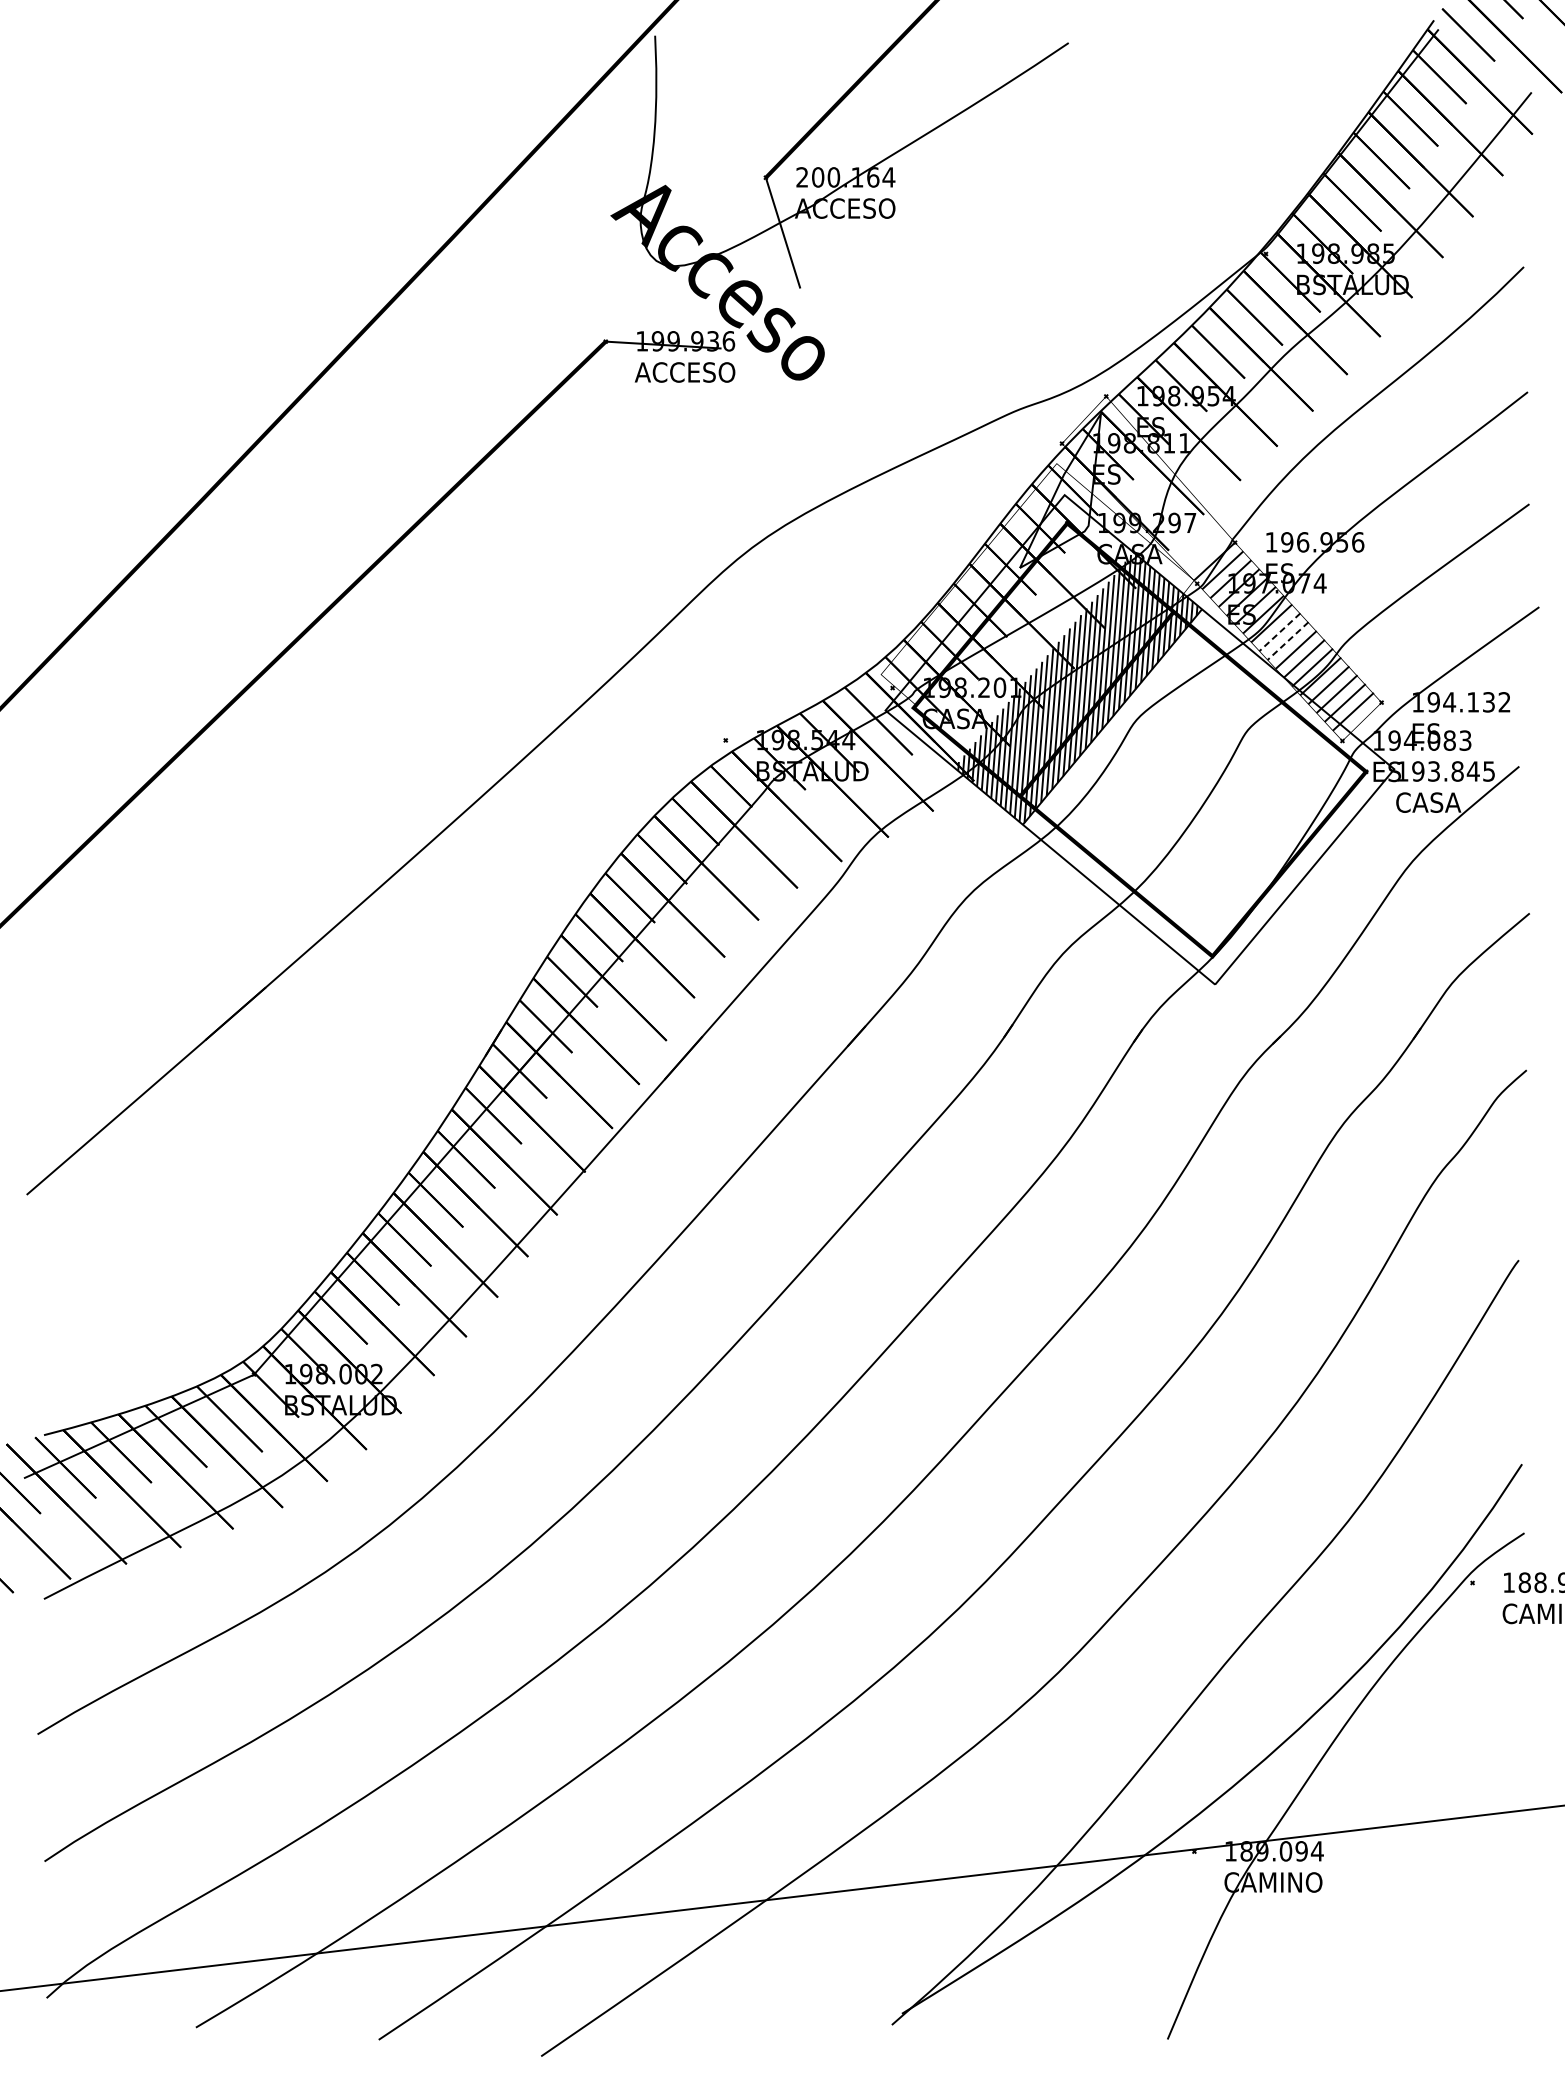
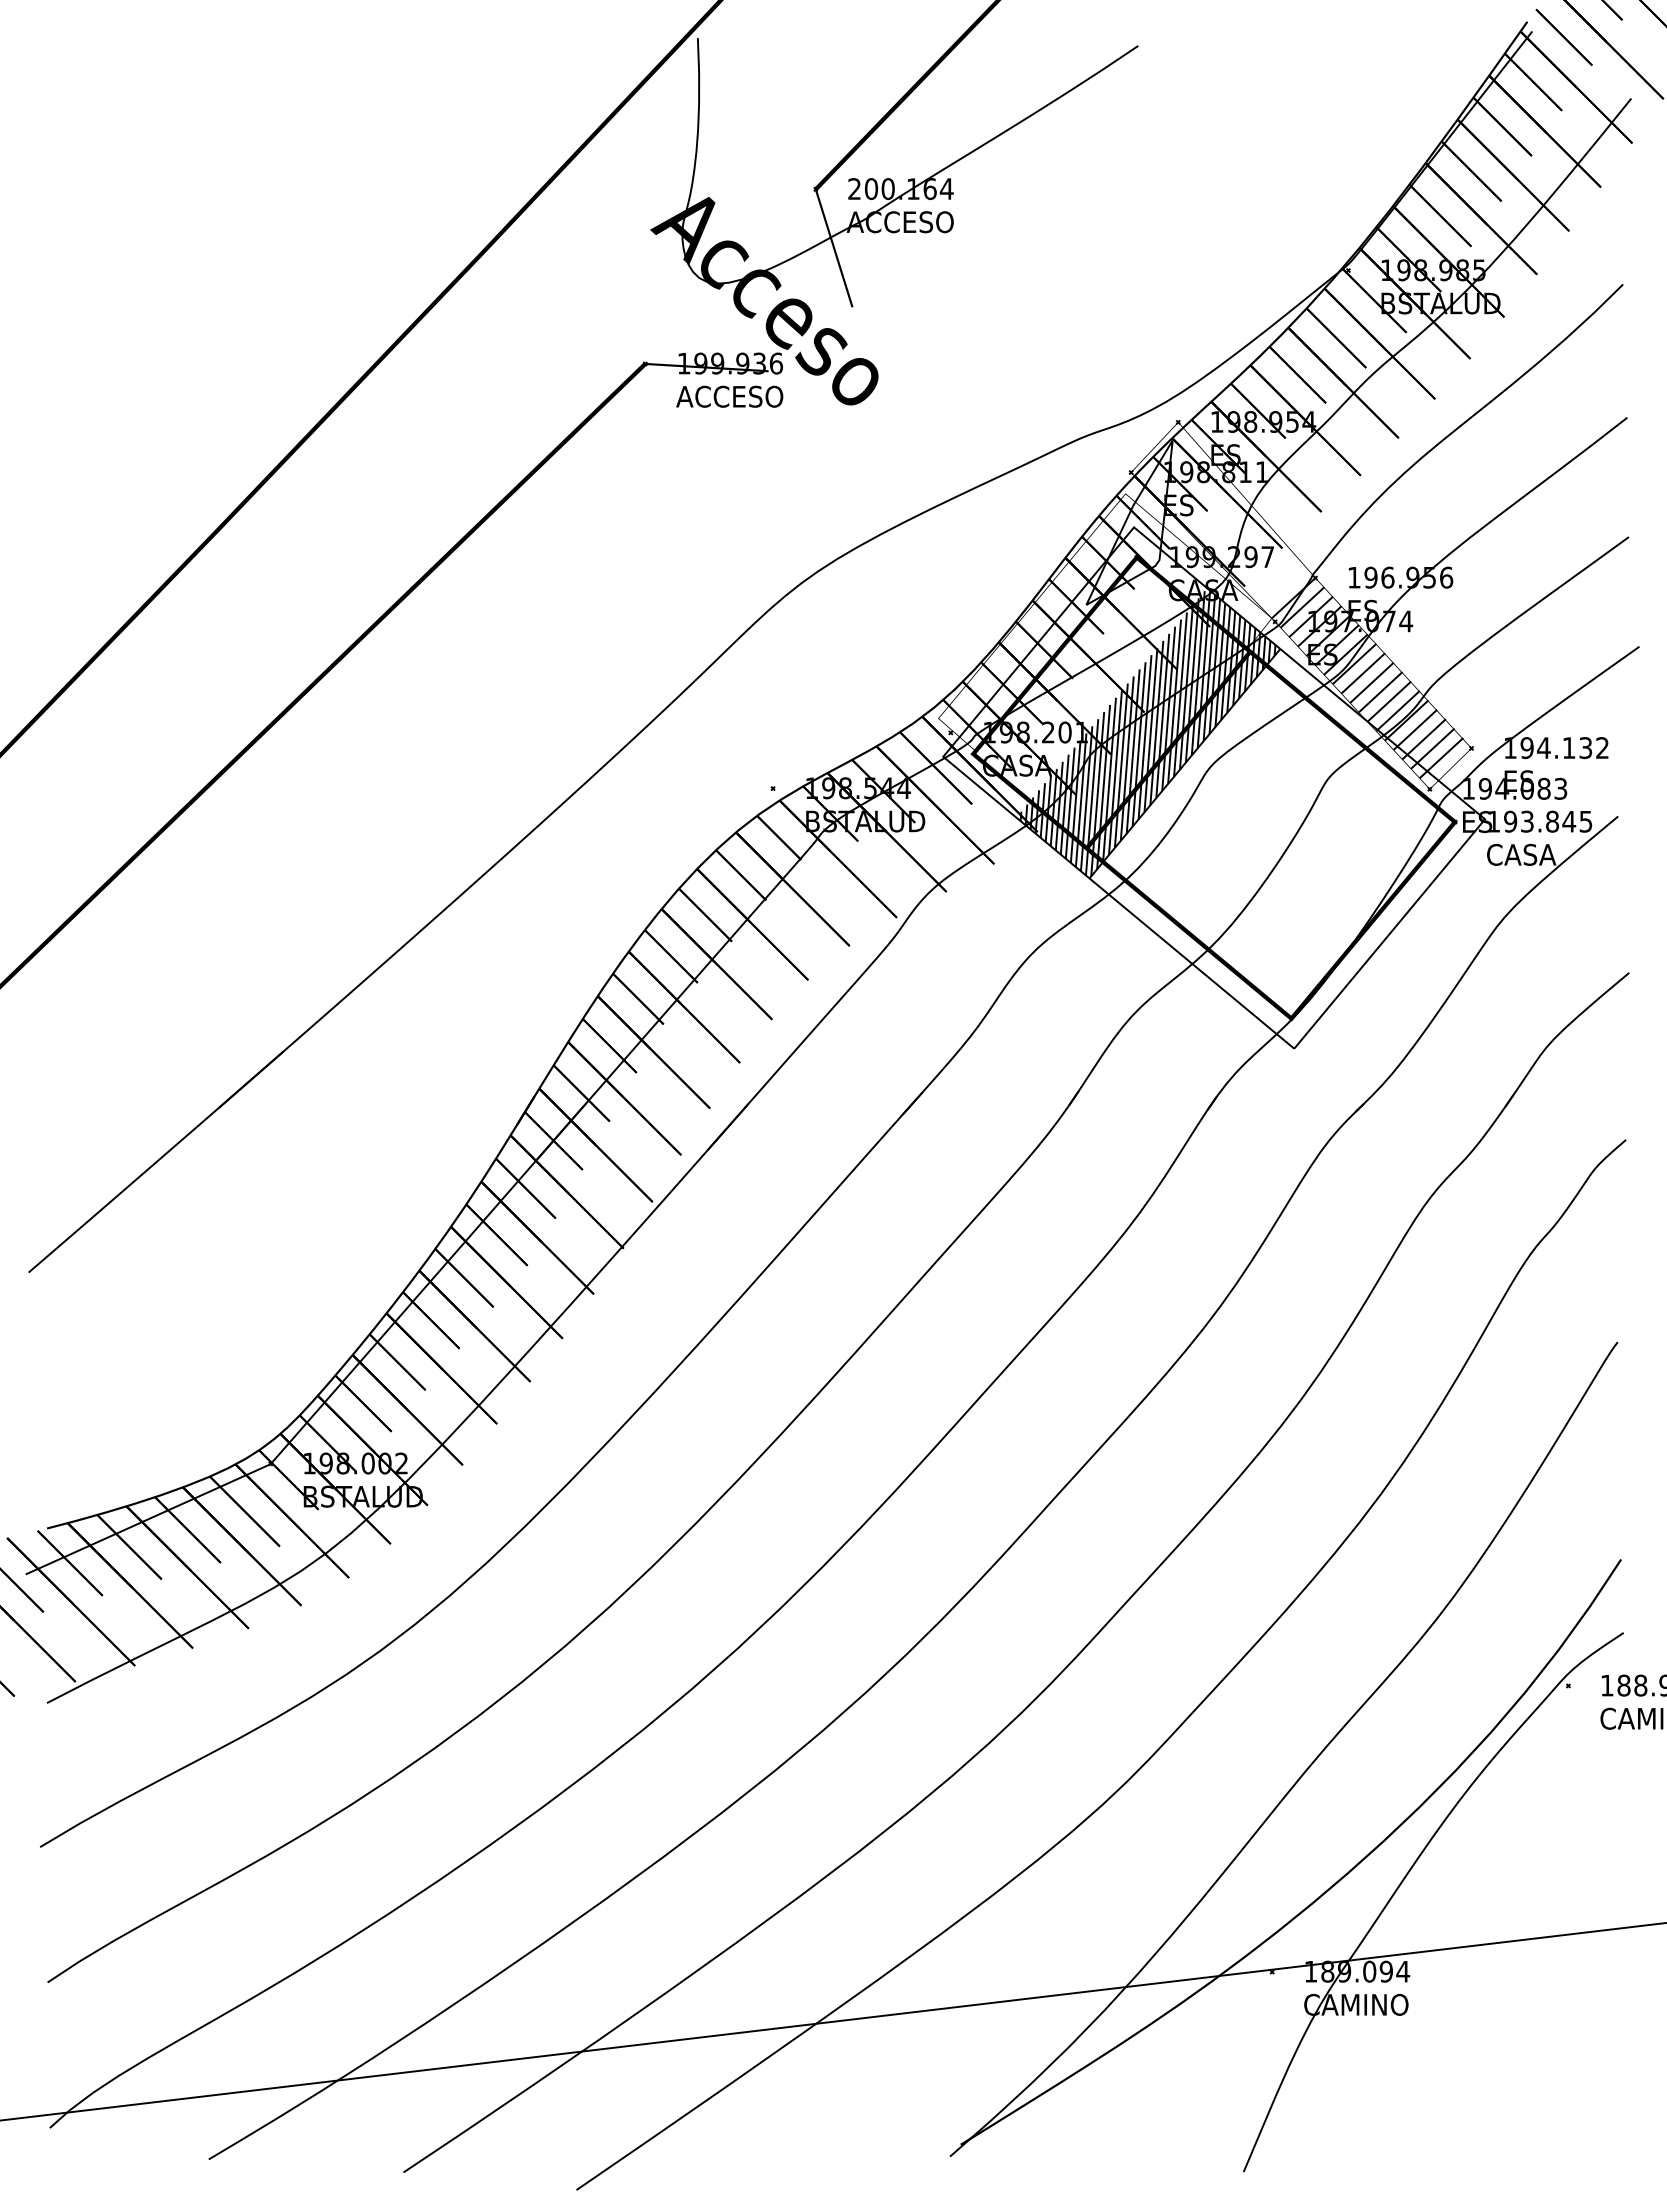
line: (1280, 632) -> (1363, 673), dashed -> solid
line: (1287, 640) -> (1371, 682), dashed -> solid

